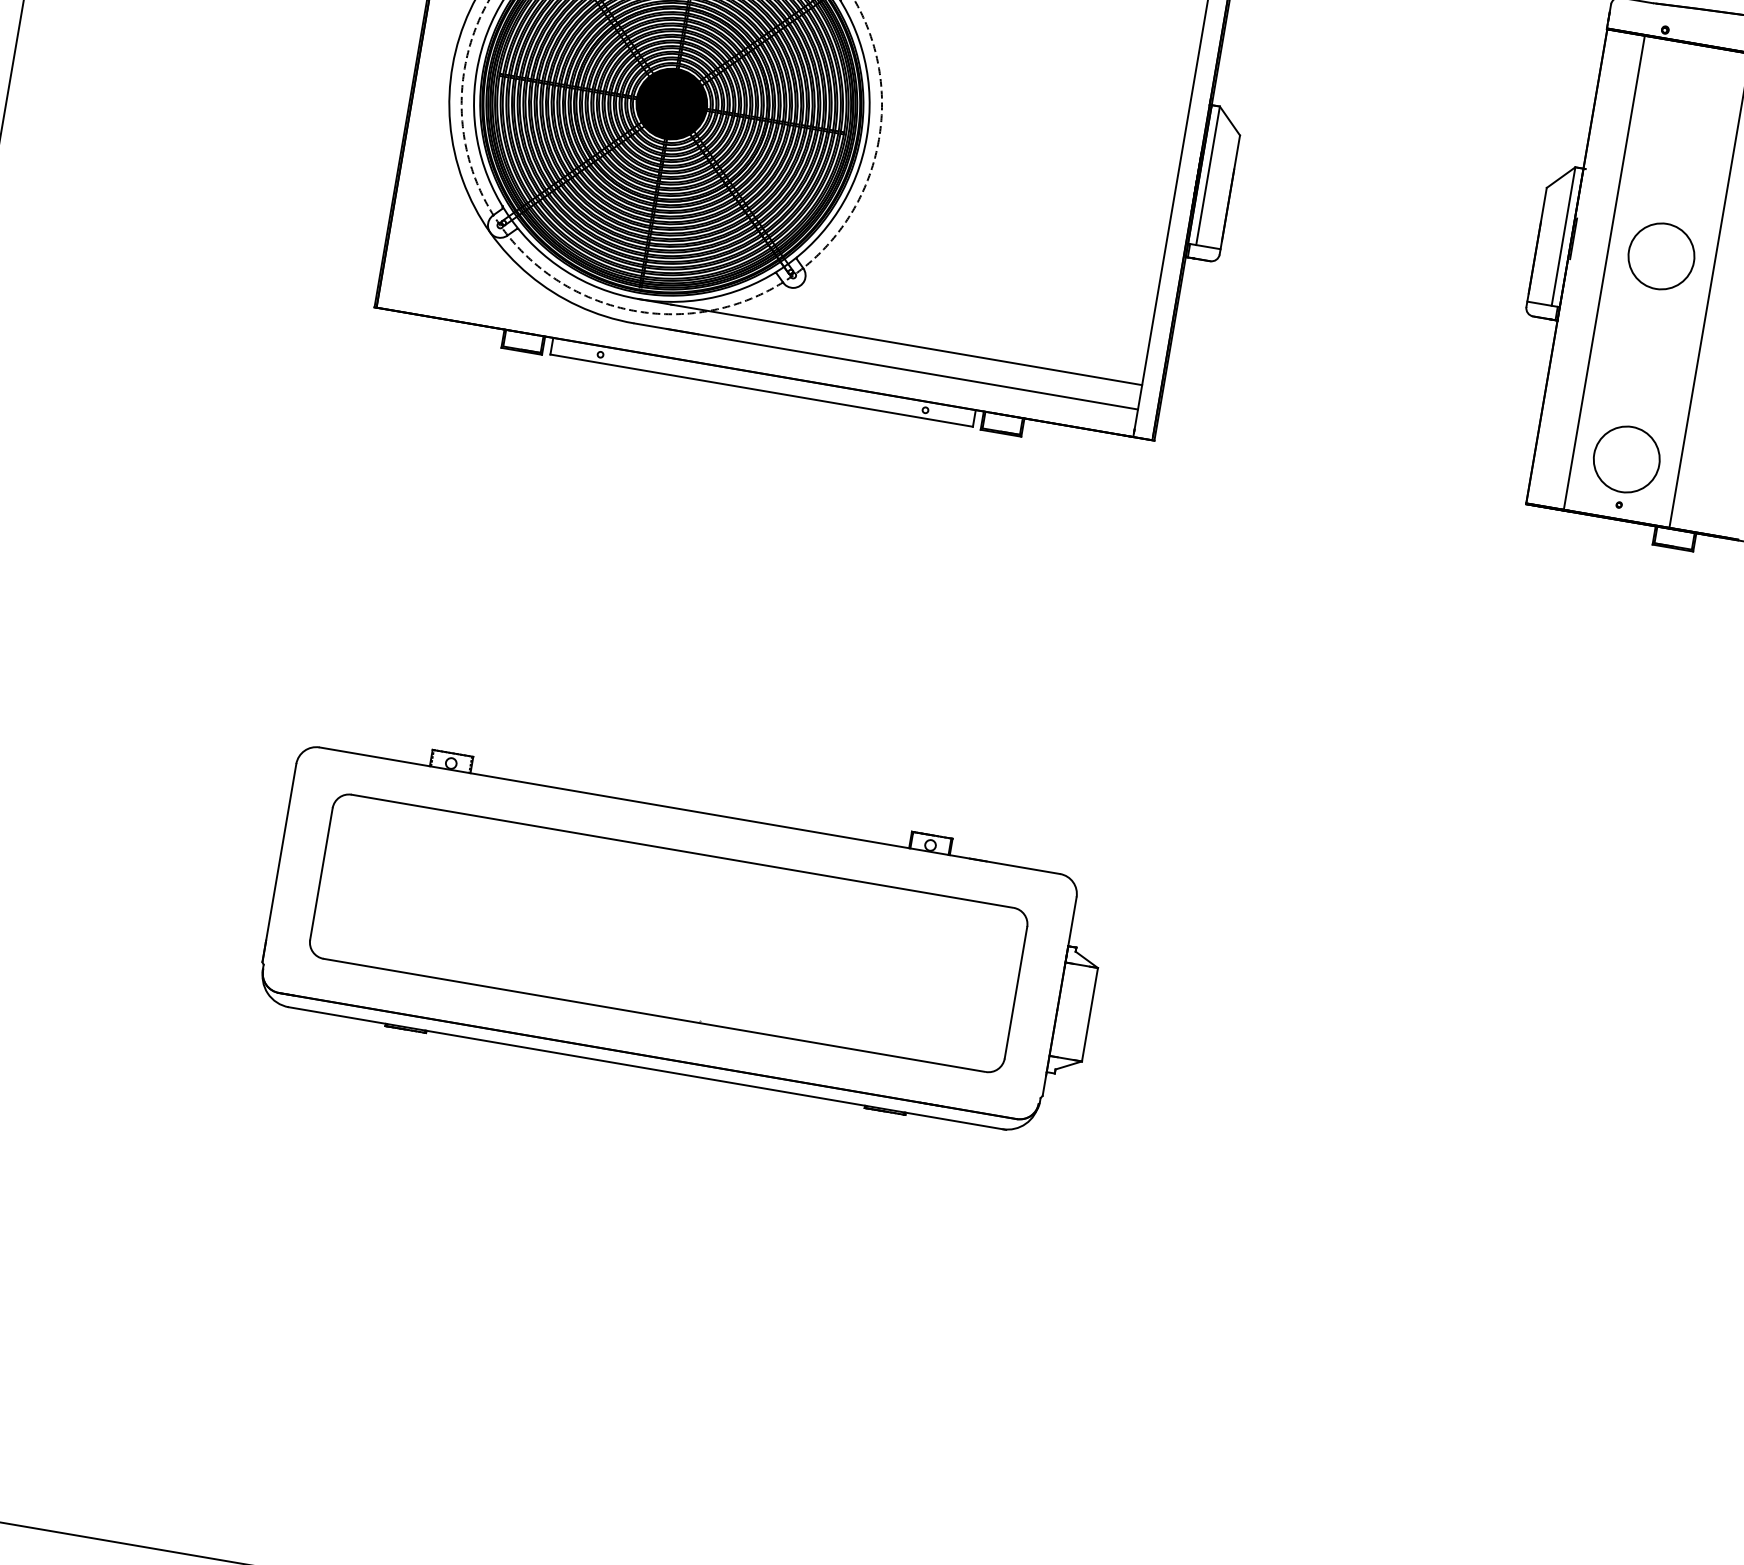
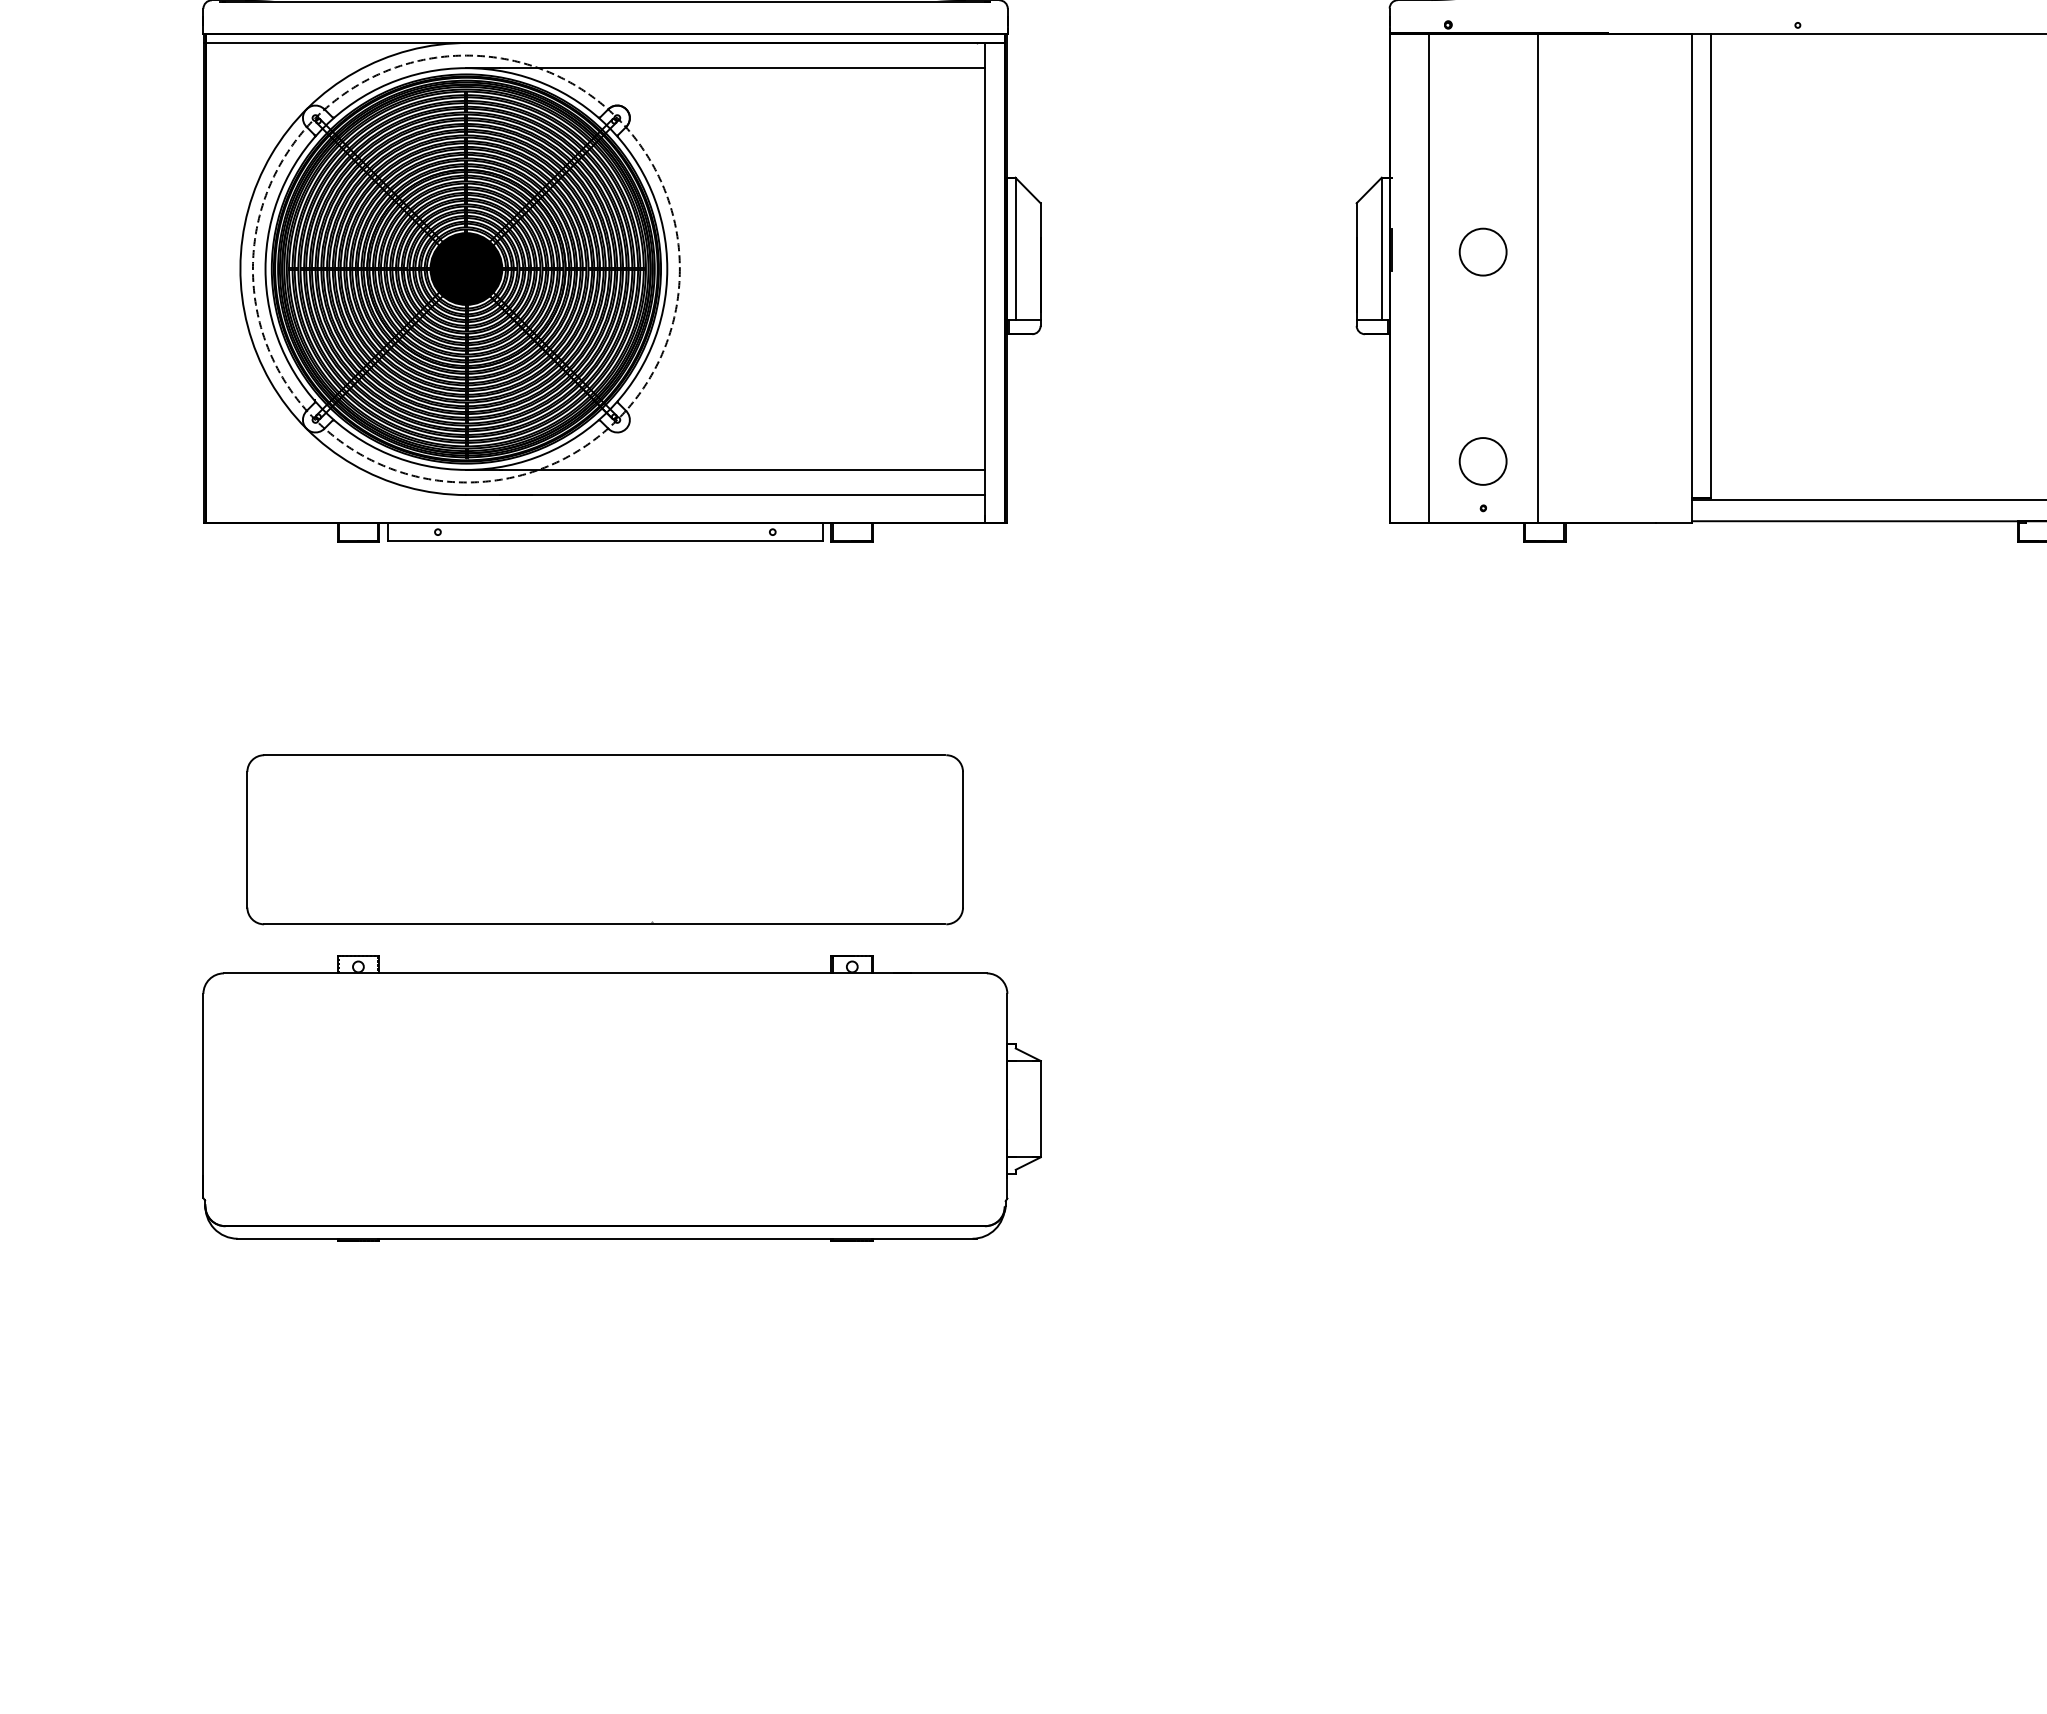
circle: (1660, 255) -> (1482, 251), size x0.7
circle: (1626, 459) -> (1482, 461), size x0.7
part: (668, 932) -> (604, 839), moved

